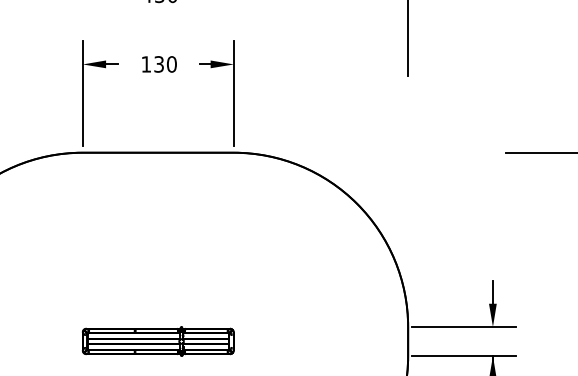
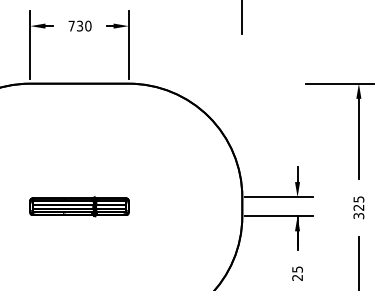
text: (146, 63) -> (71, 25), 130 -> 730

